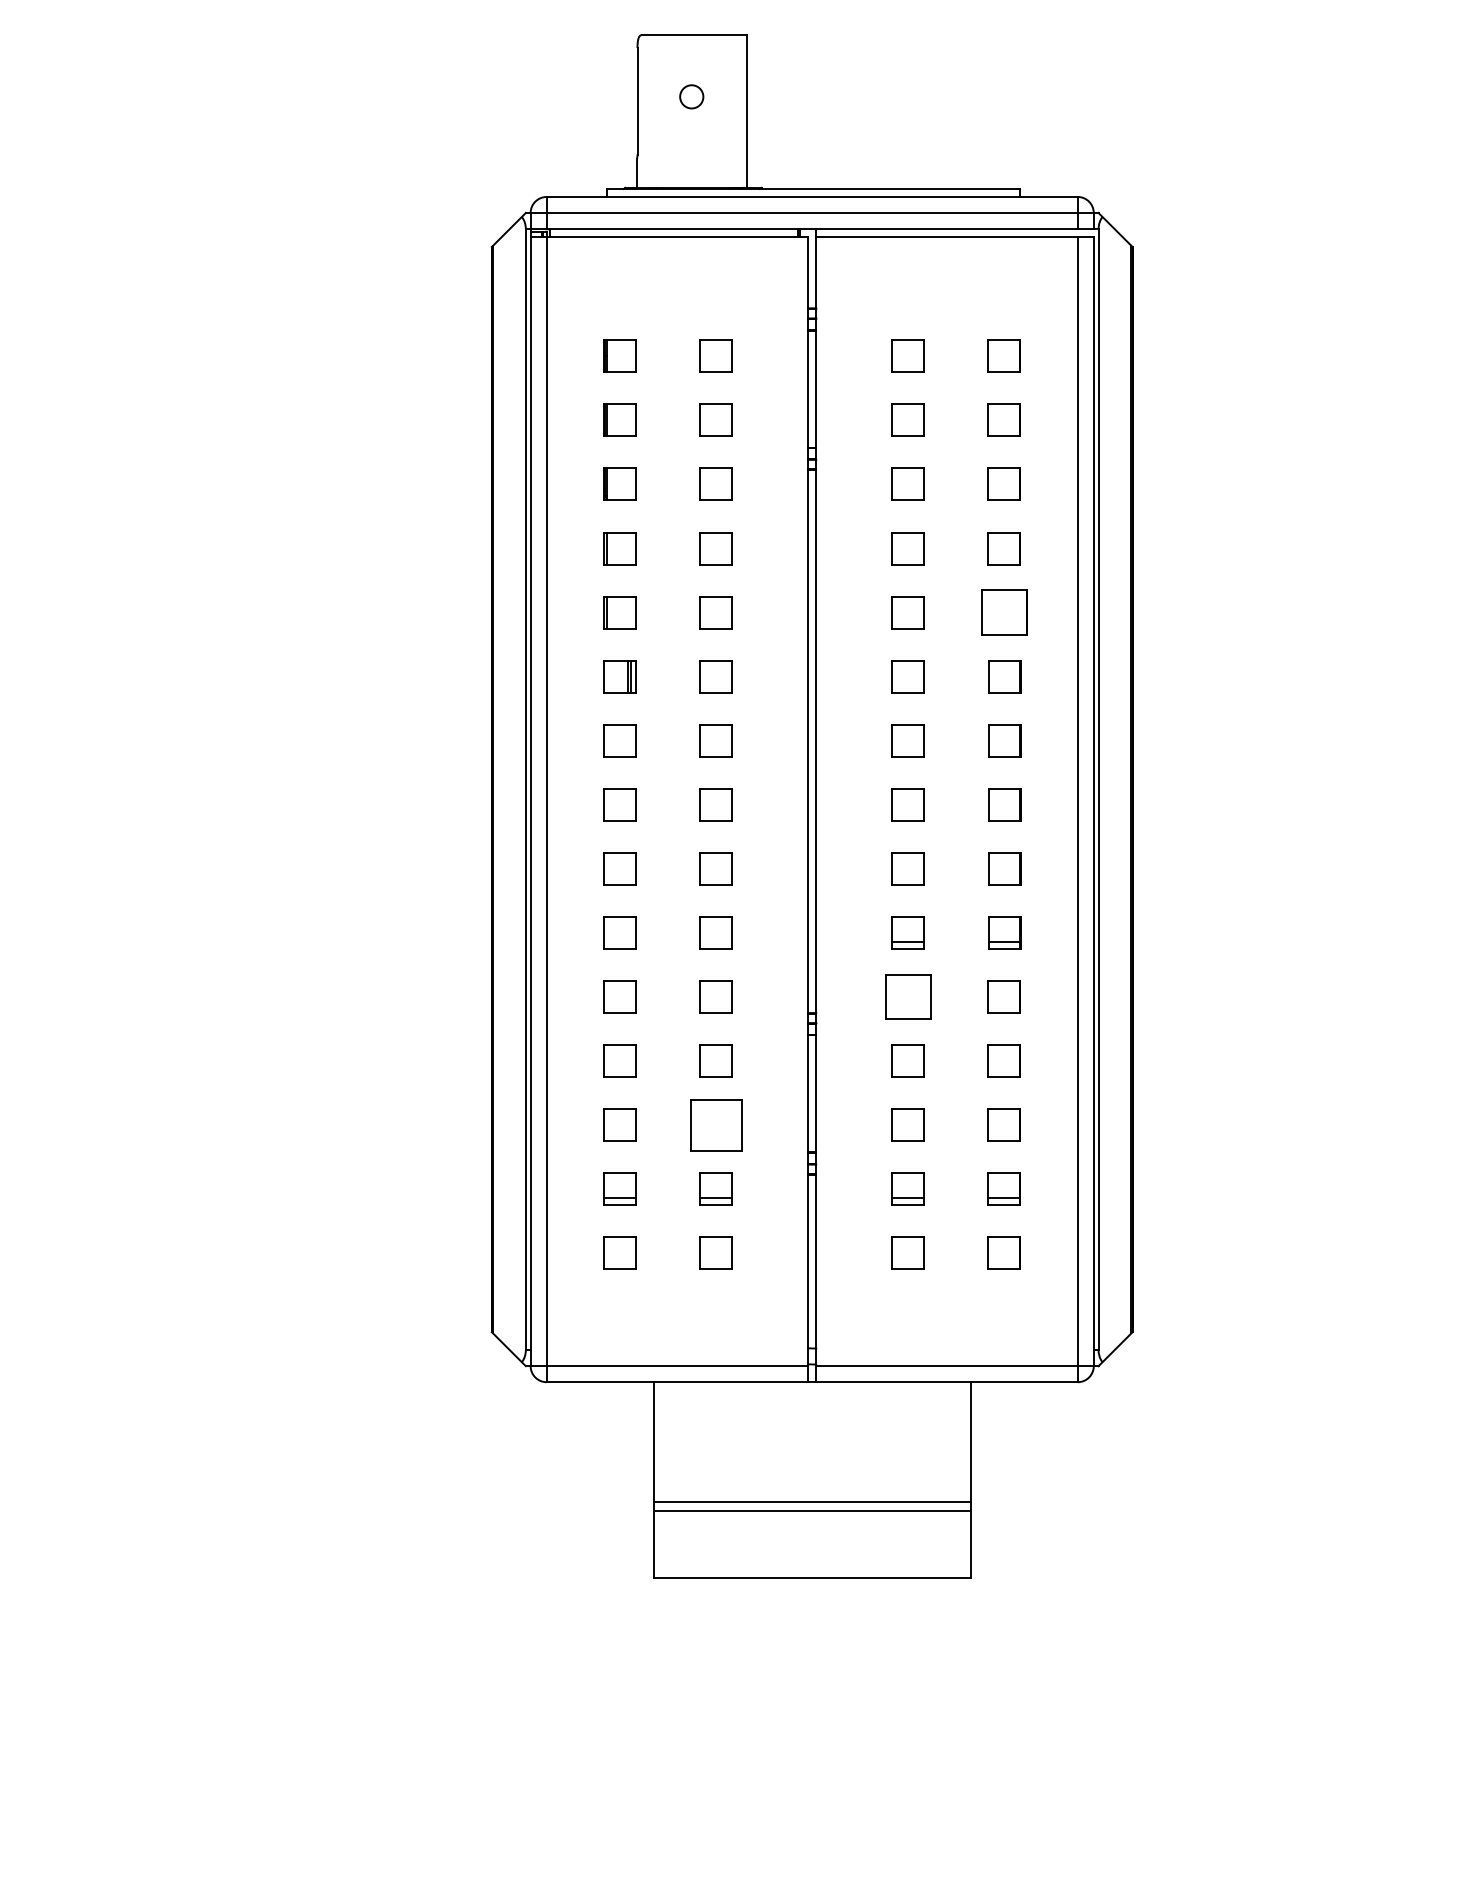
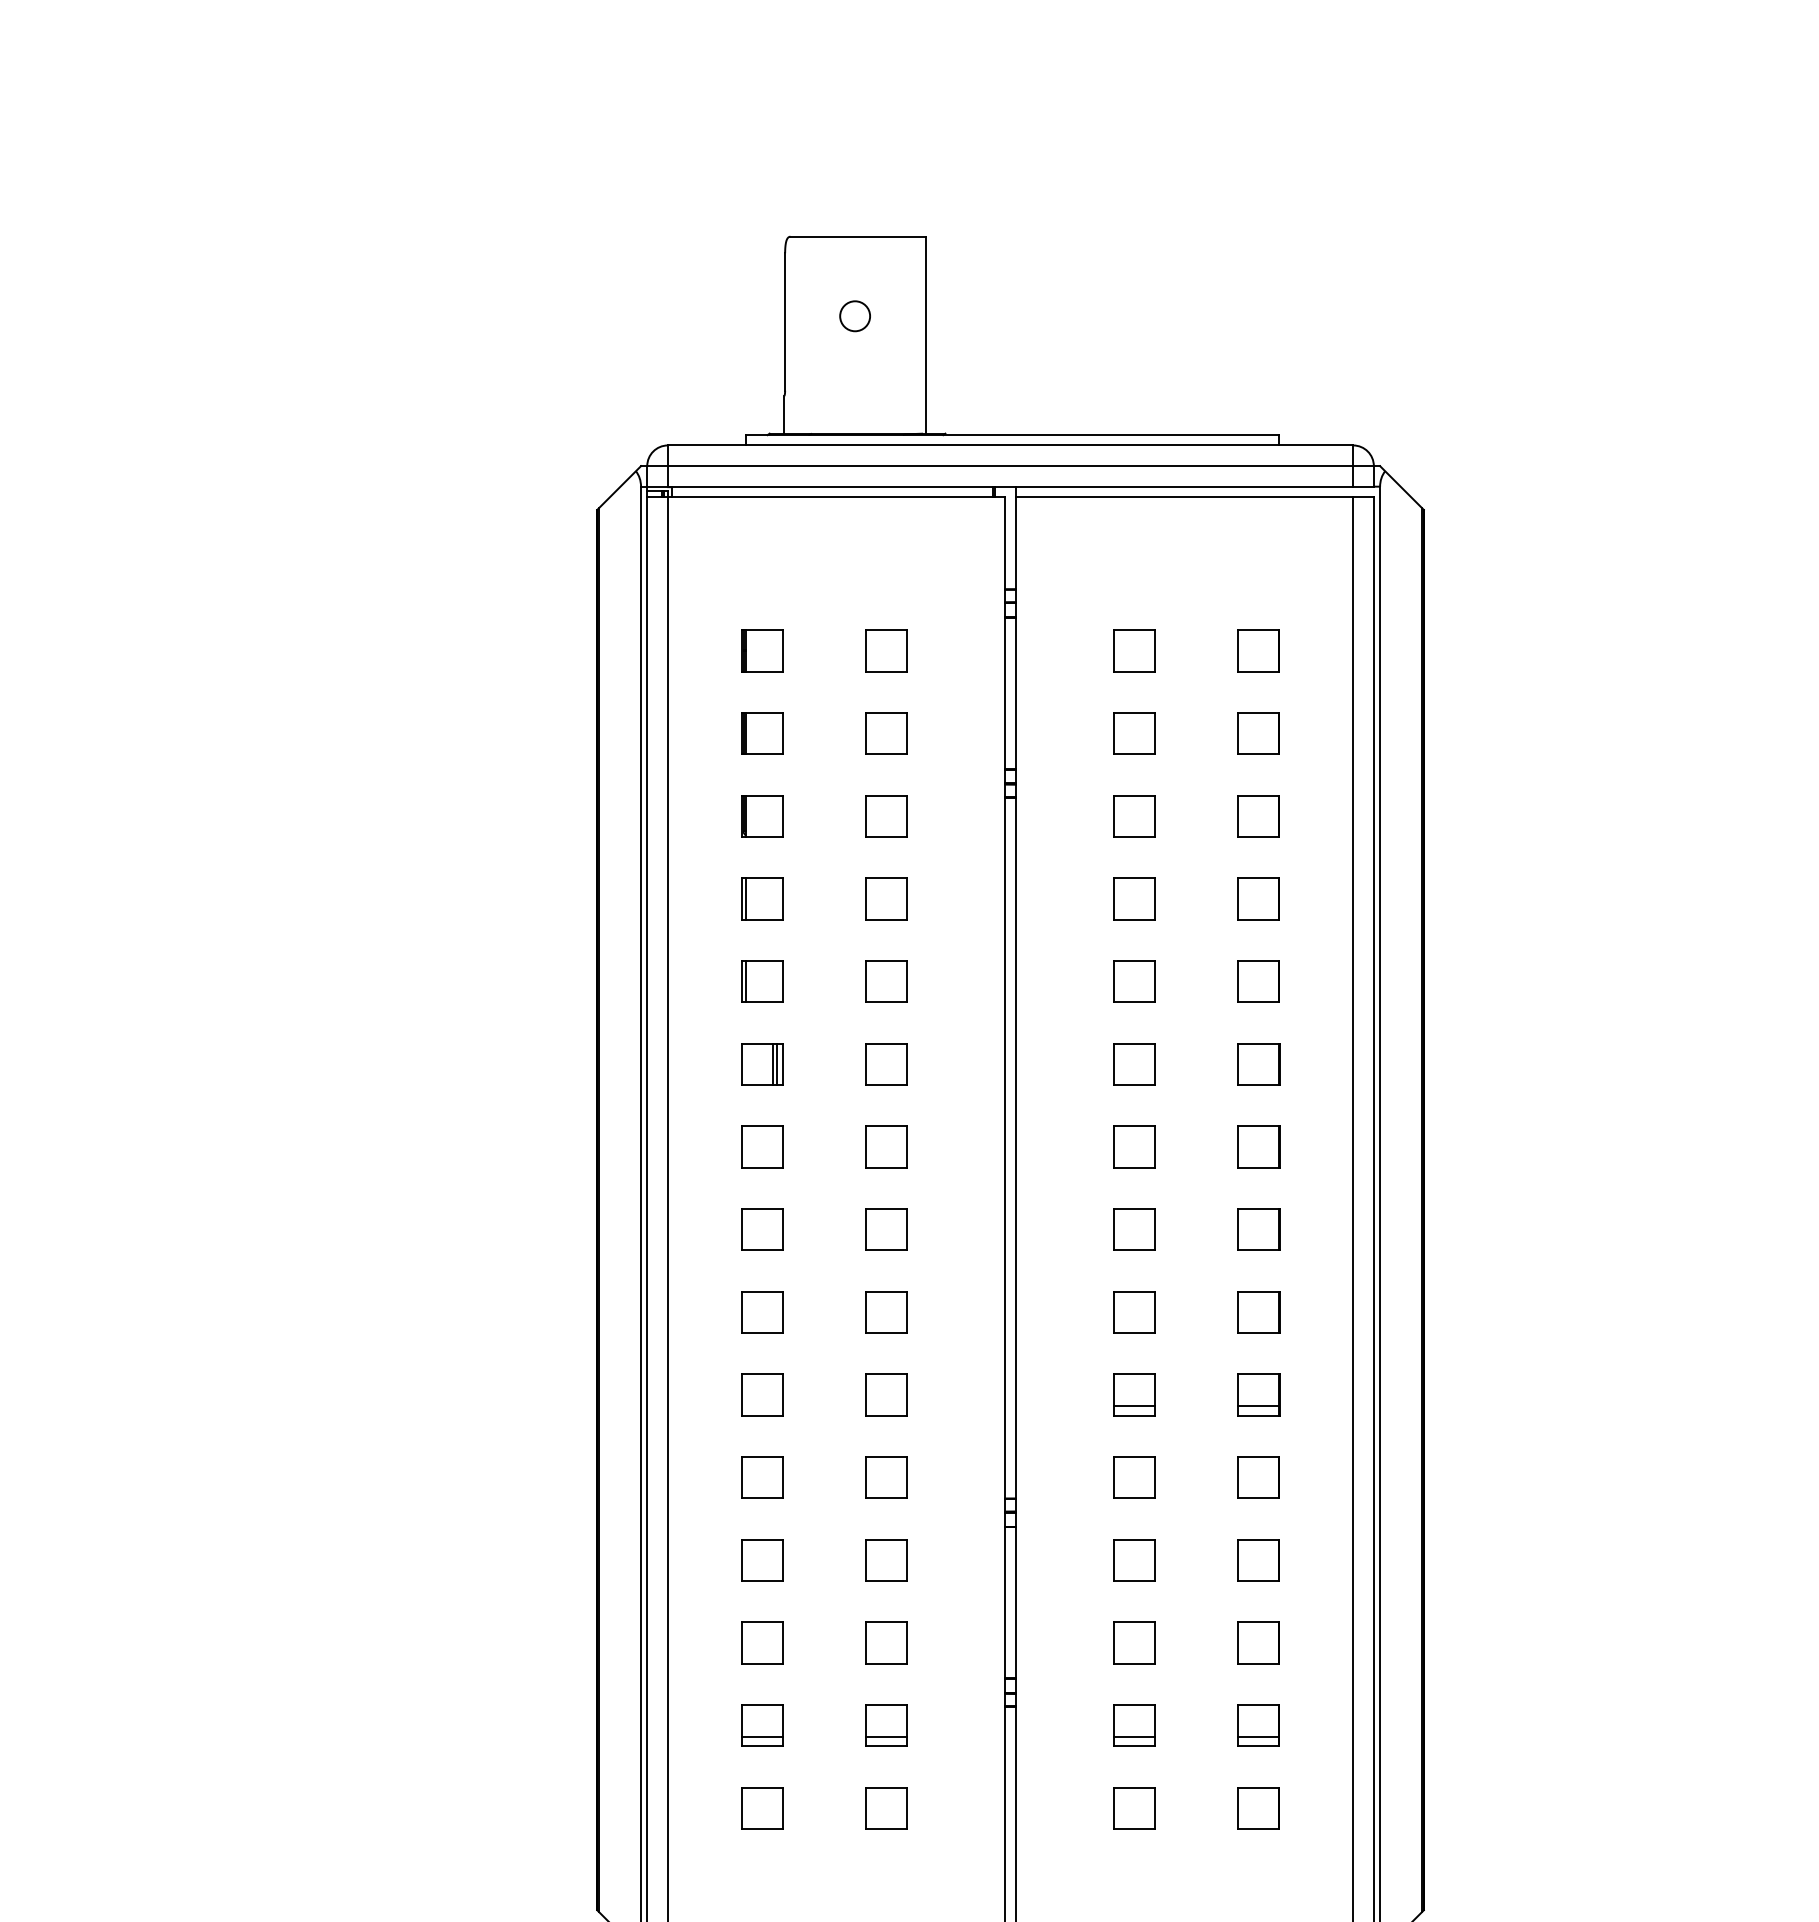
part: (1003, 612) -> (1257, 981), size x0.71
part: (907, 996) -> (1133, 1477), size x0.71
part: (715, 1124) -> (885, 1642), size x0.62

